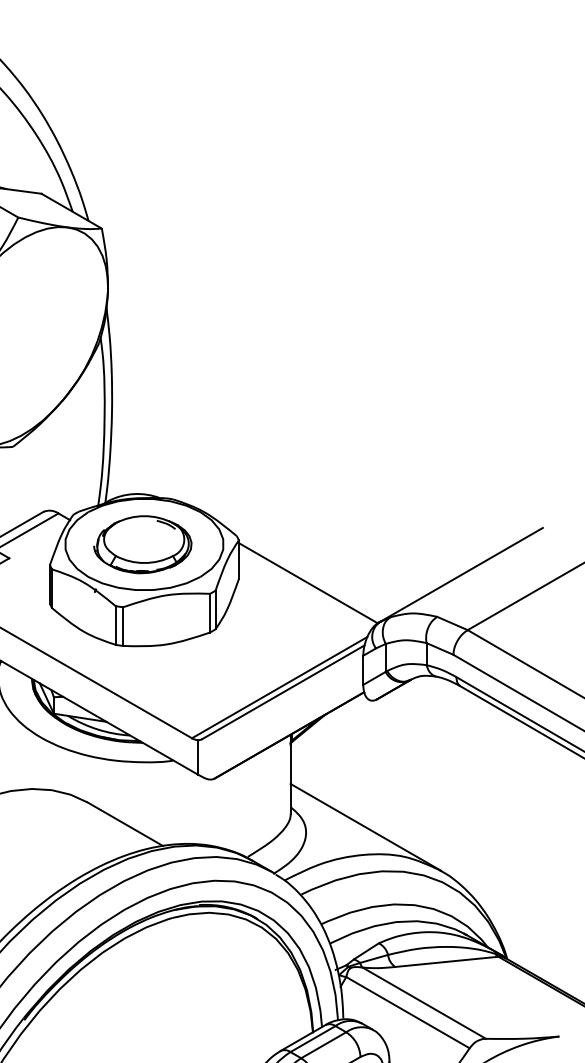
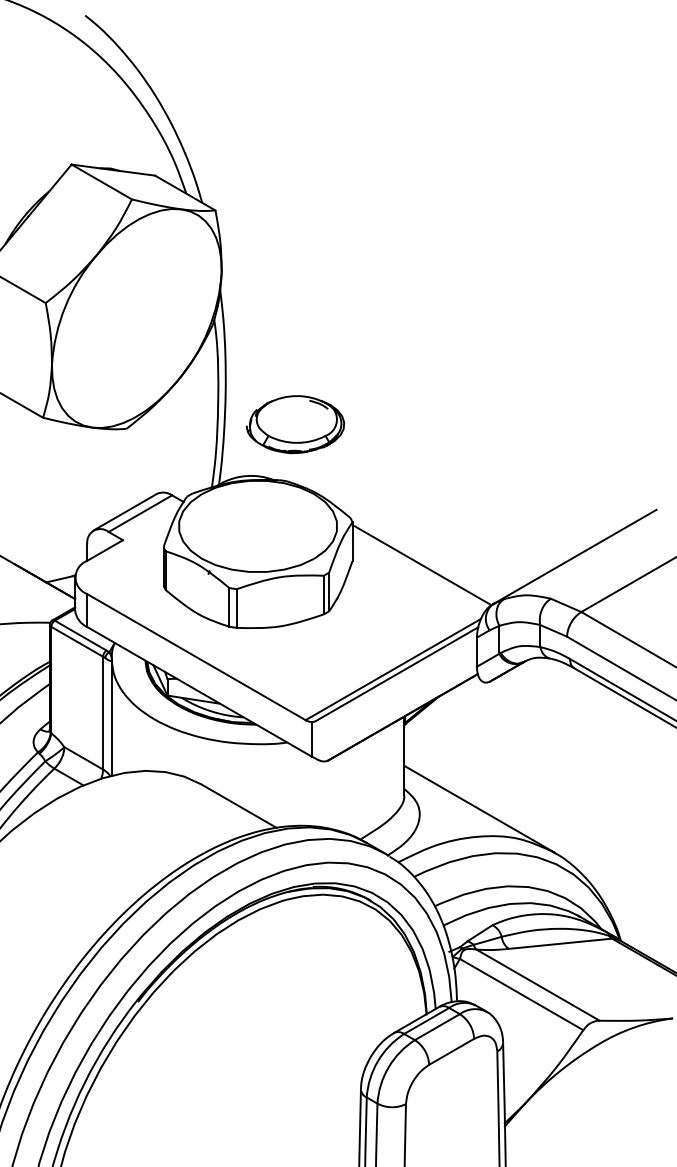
part: (142, 544) -> (295, 424), moved

